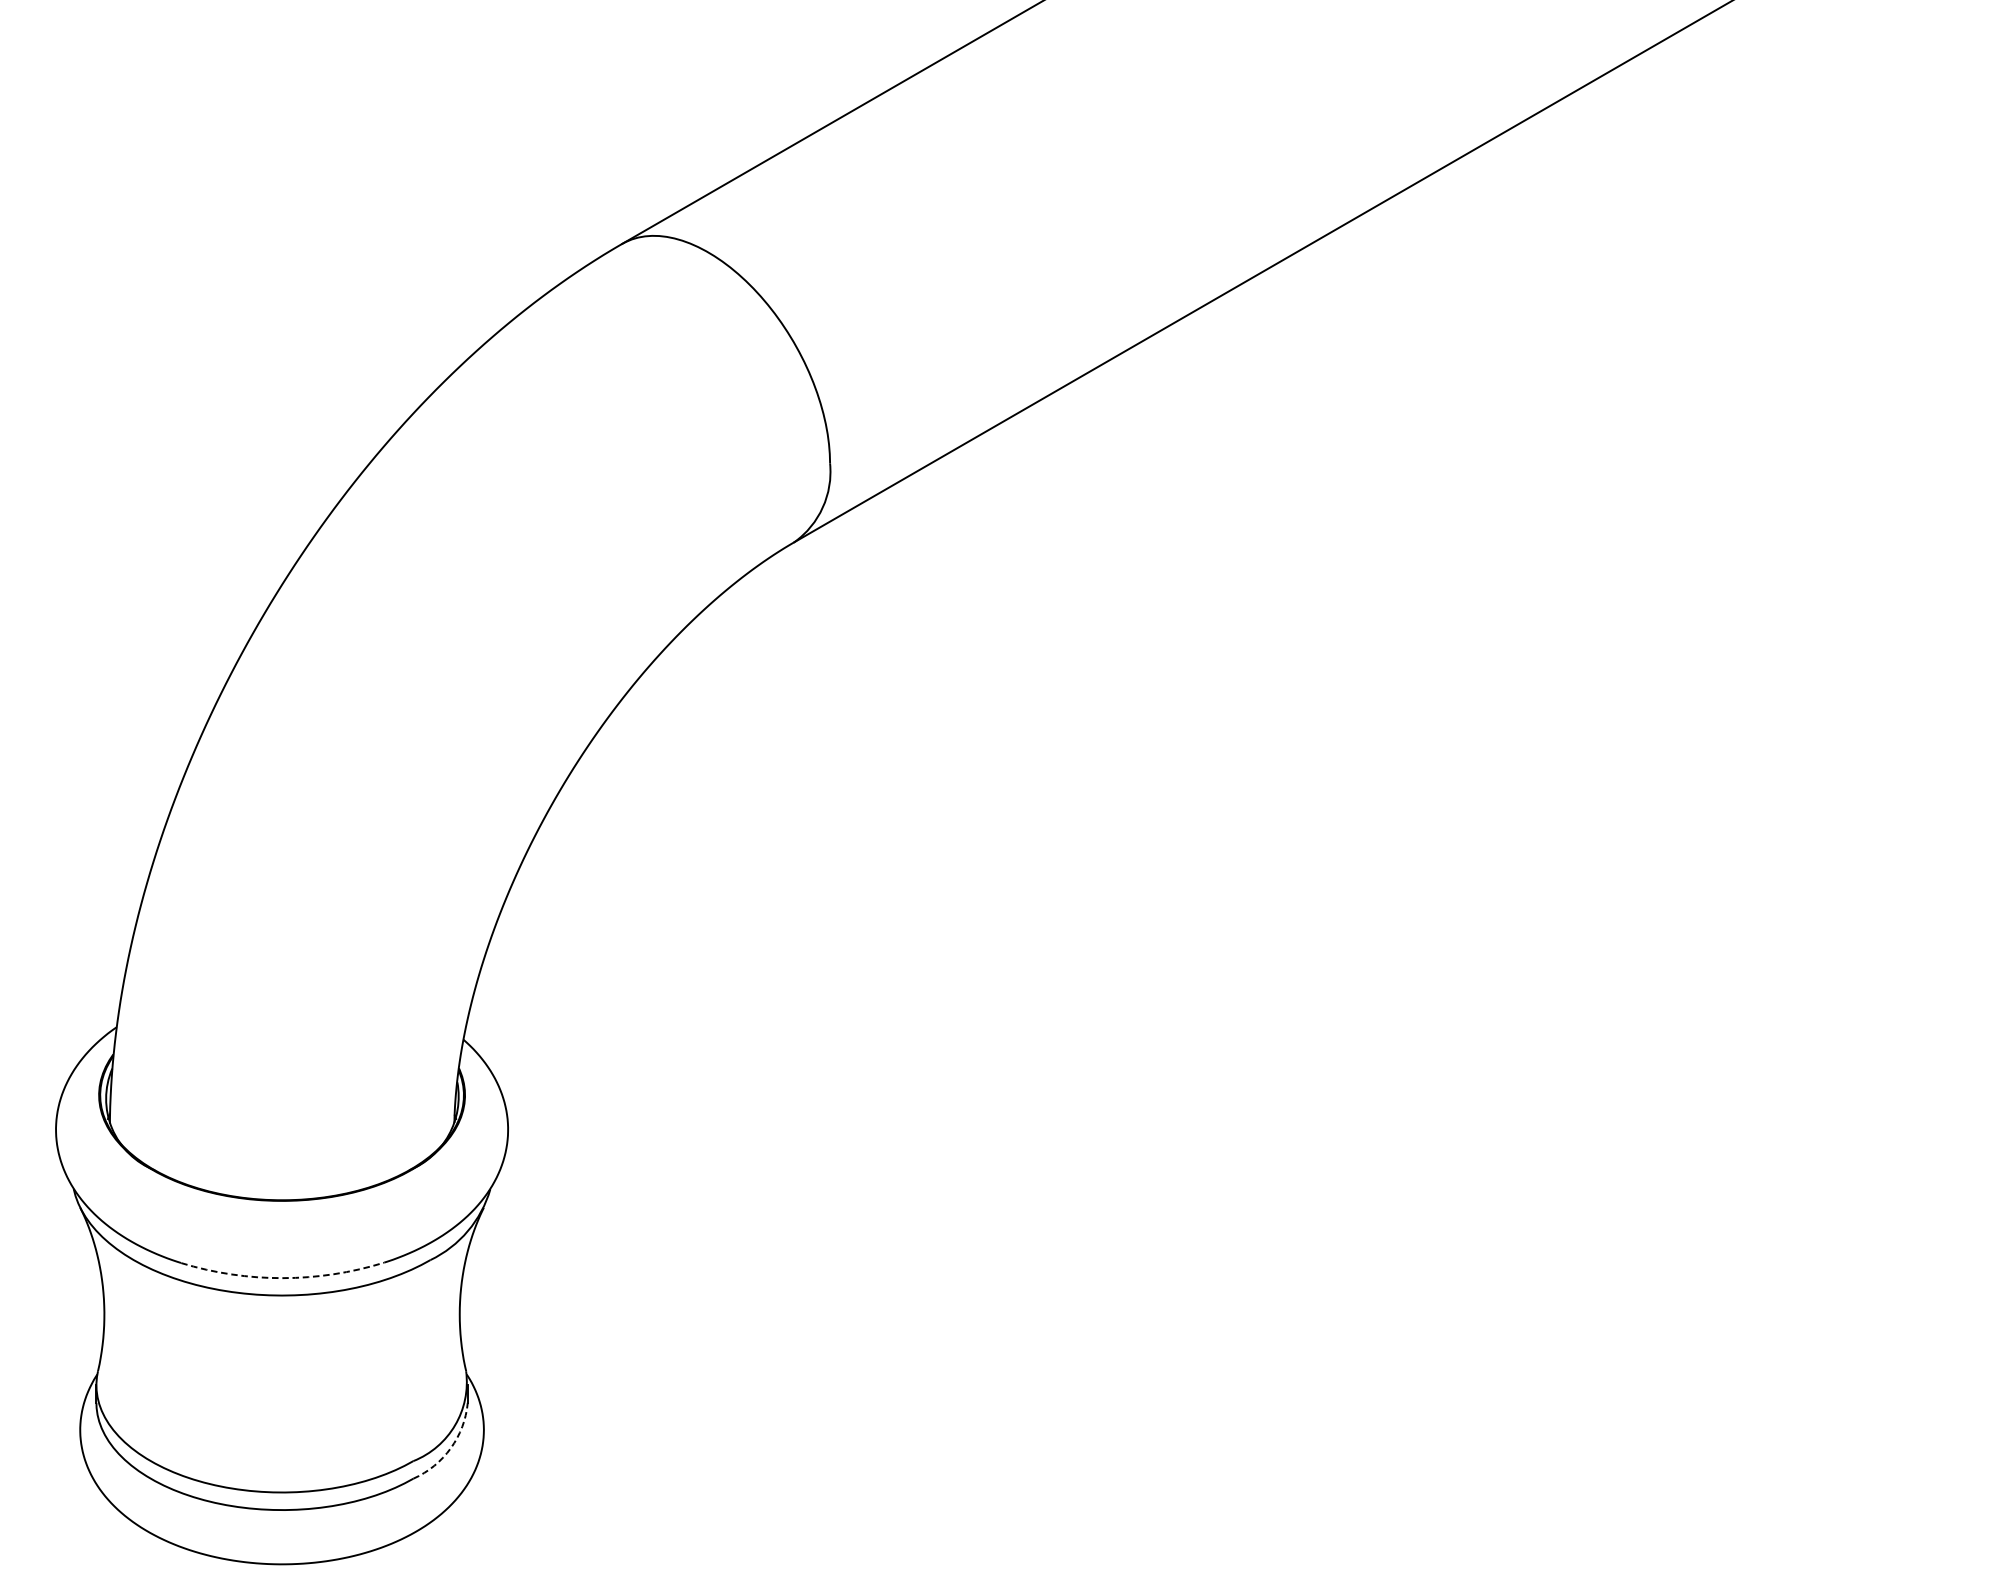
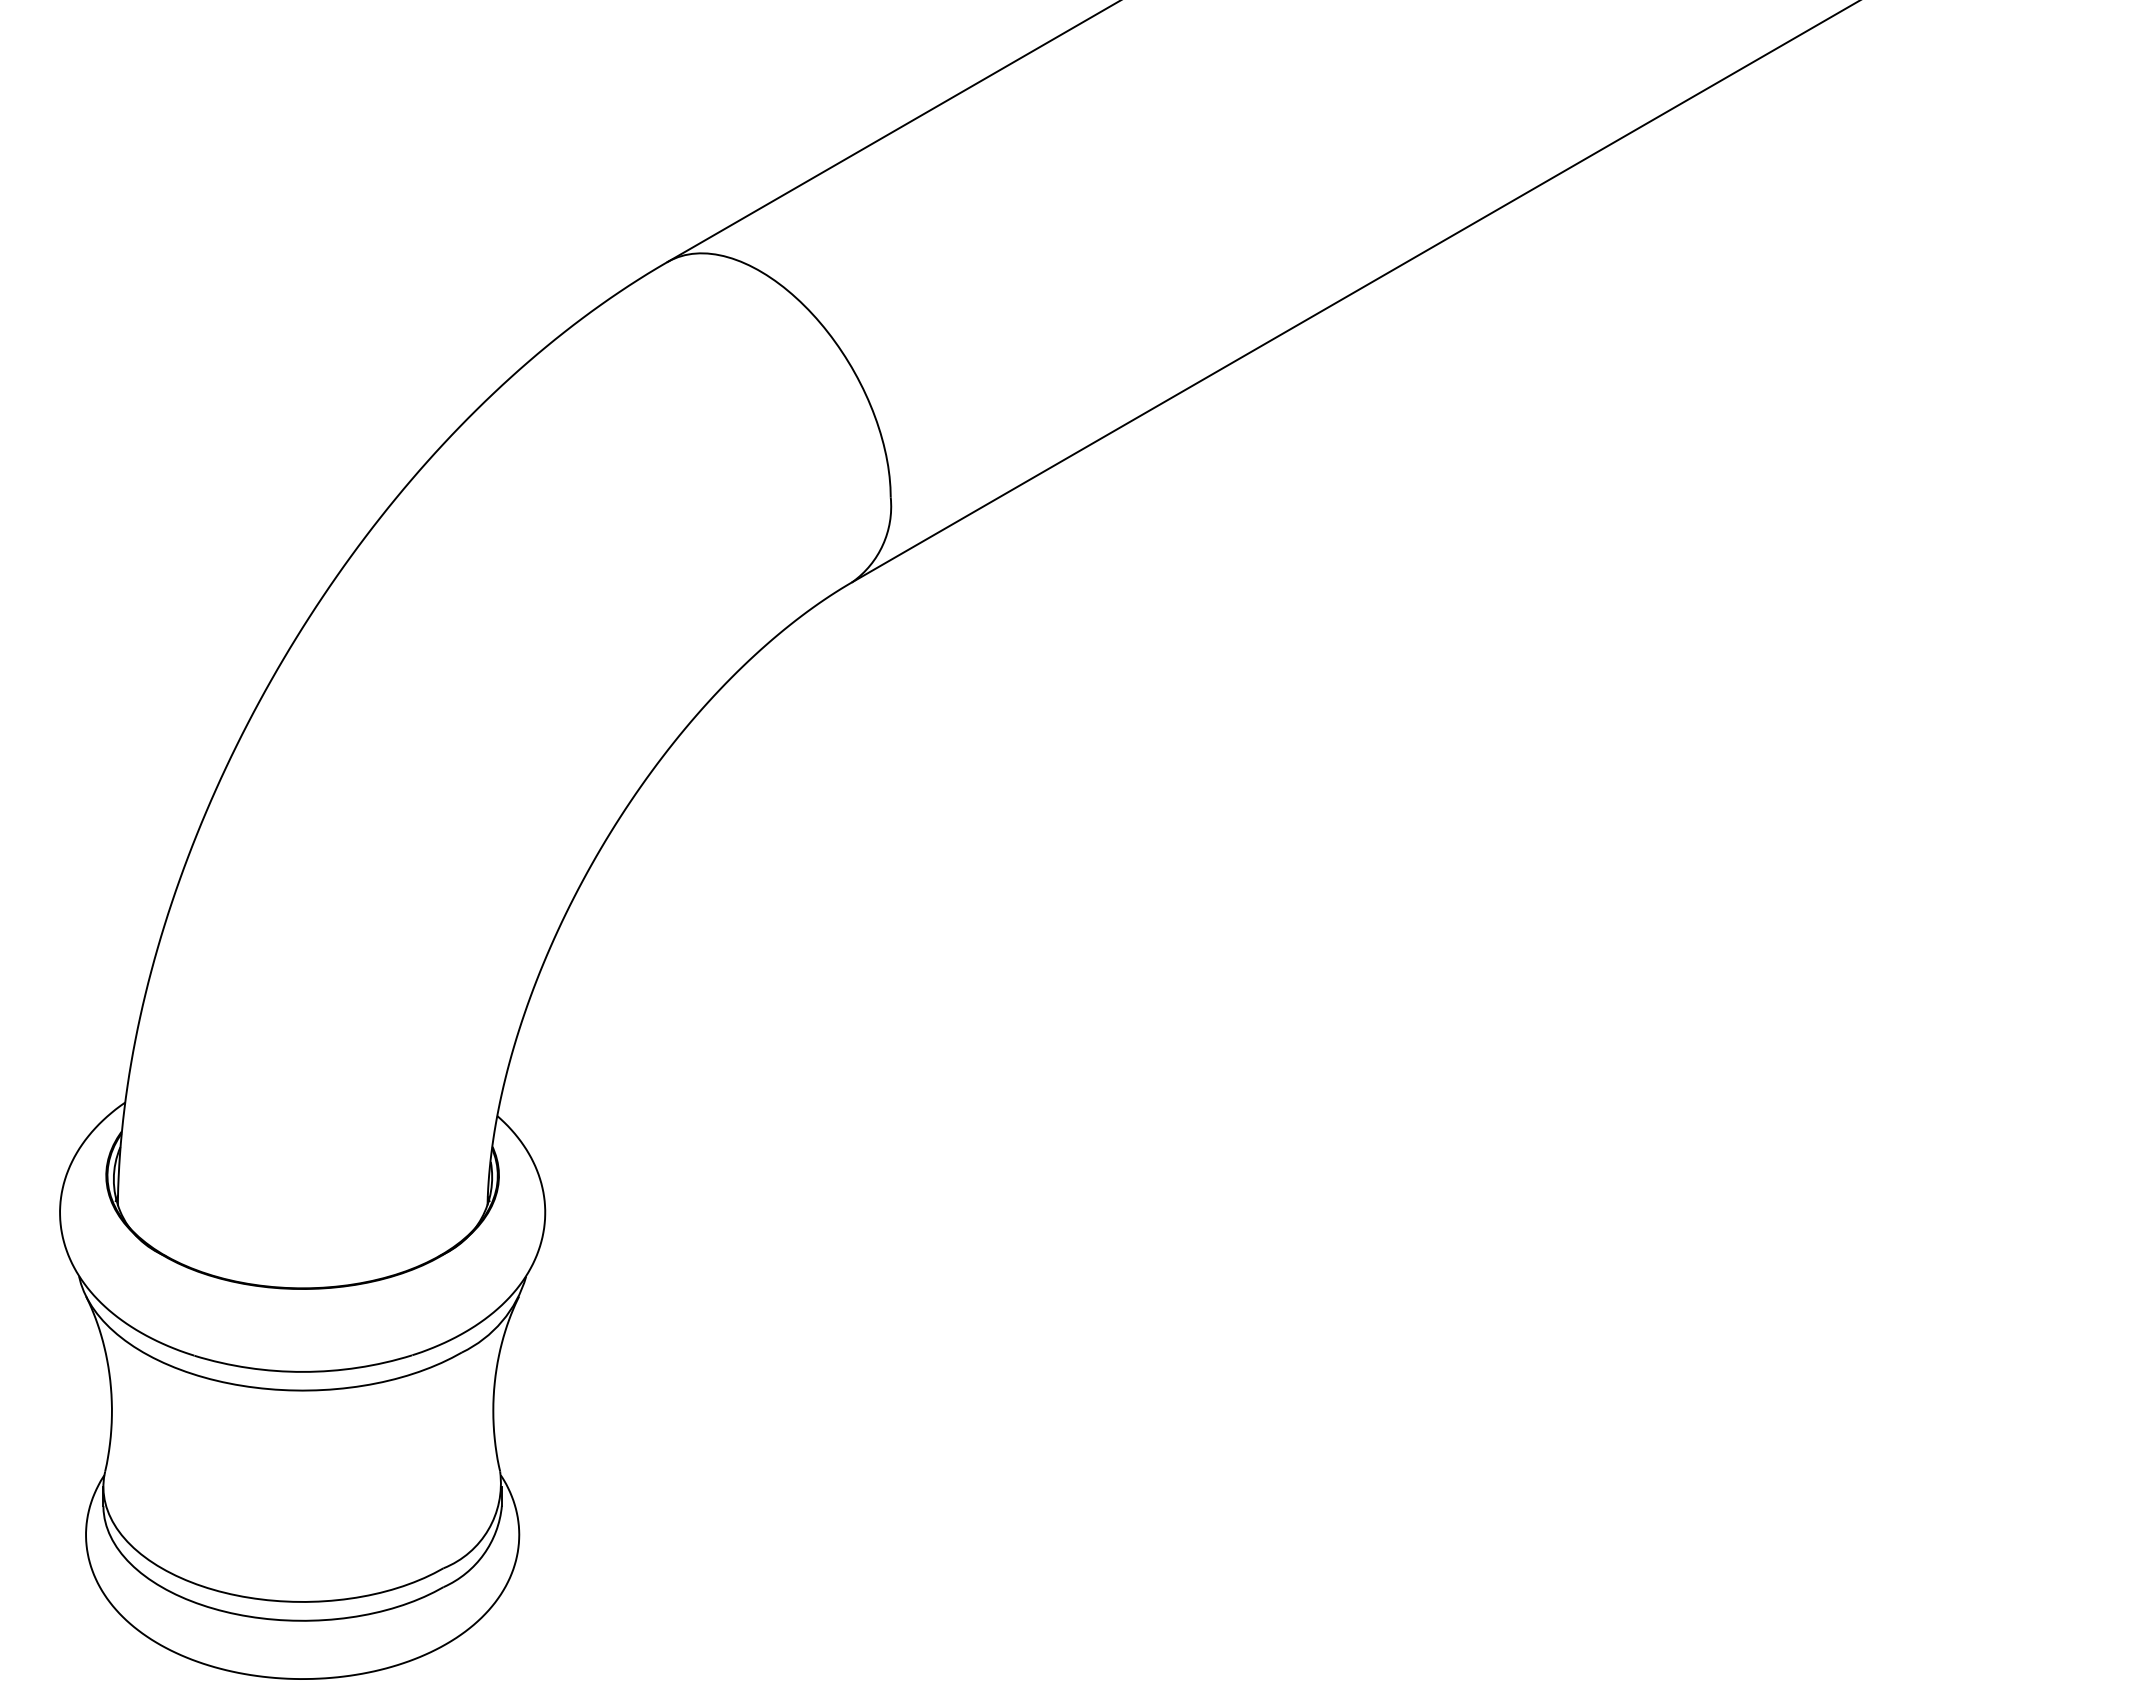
arc: (282, 1277) -> (303, 1371), dashed -> solid
arc: (450, 1448) -> (483, 1554), dashed -> solid

